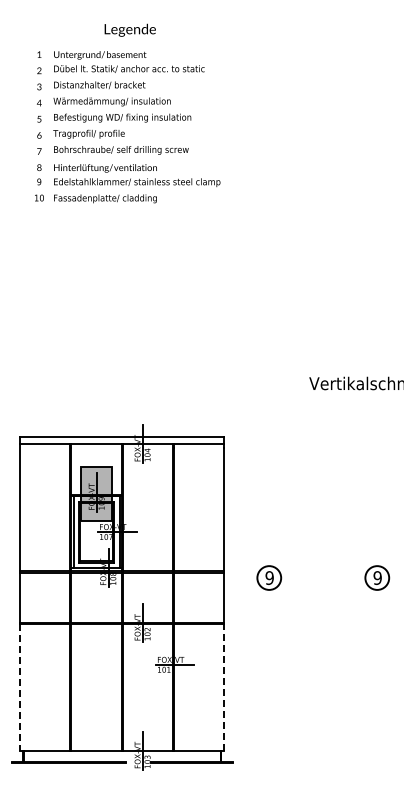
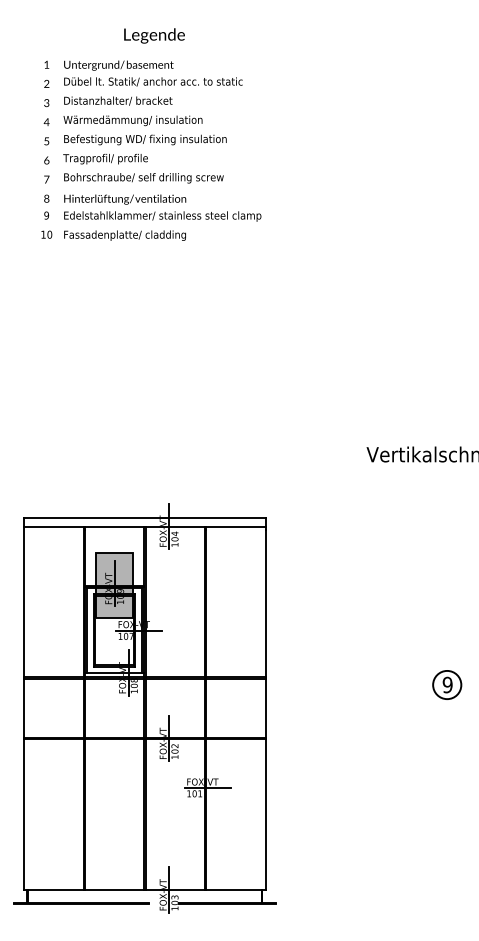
part: (269, 577) -> (319, 684), removed
line: (20, 687) -> (24, 814), dashed -> solid
line: (224, 687) -> (266, 814), dashed -> solid

